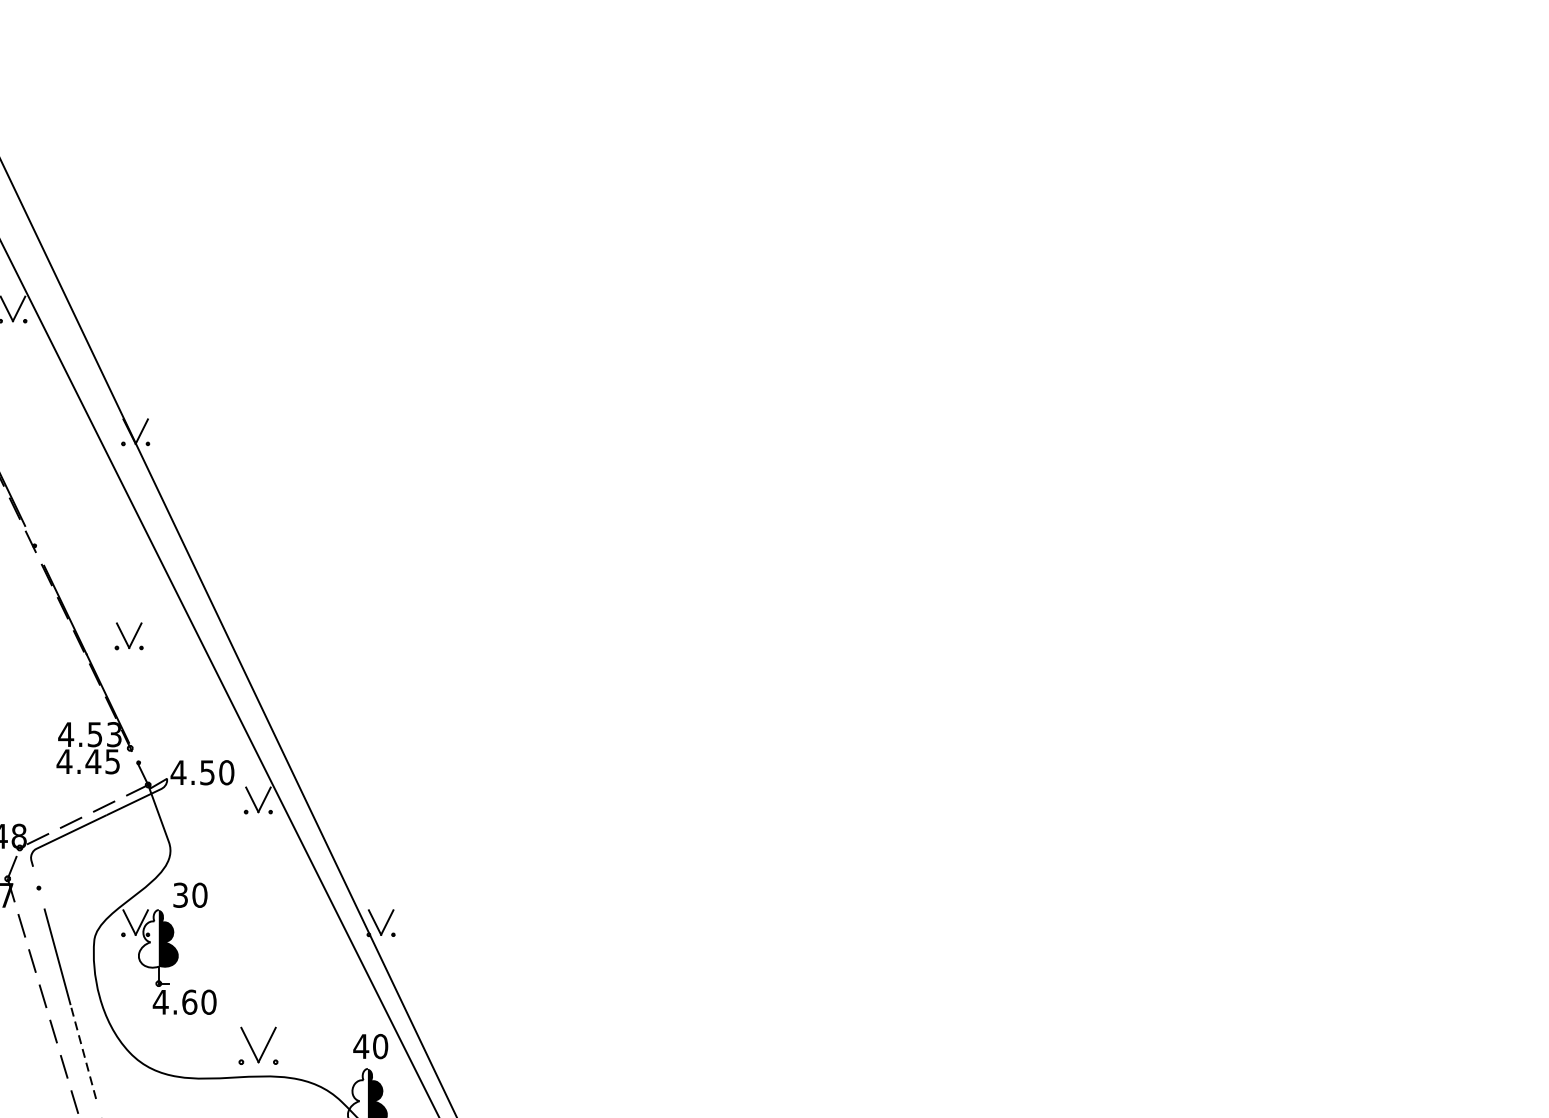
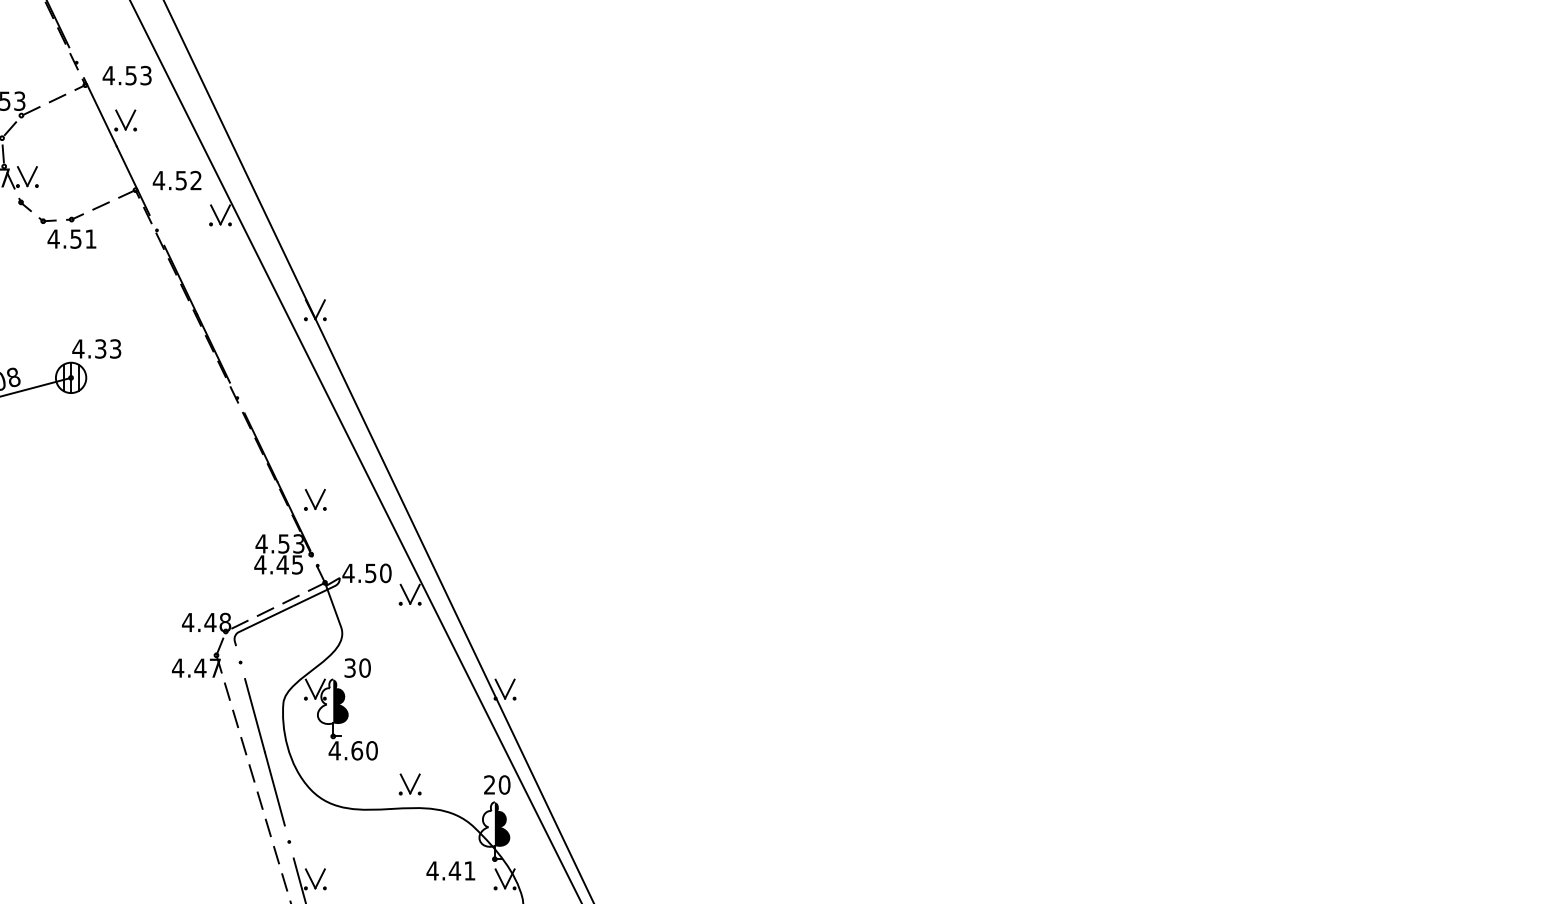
part: (129, 635) -> (315, 499), moved
part: (257, 1045) -> (409, 784), size x0.71
text: (360, 1045) -> (489, 784), 40 -> 20
line: (82, 1051) -> (274, 788), dashed -> solid

